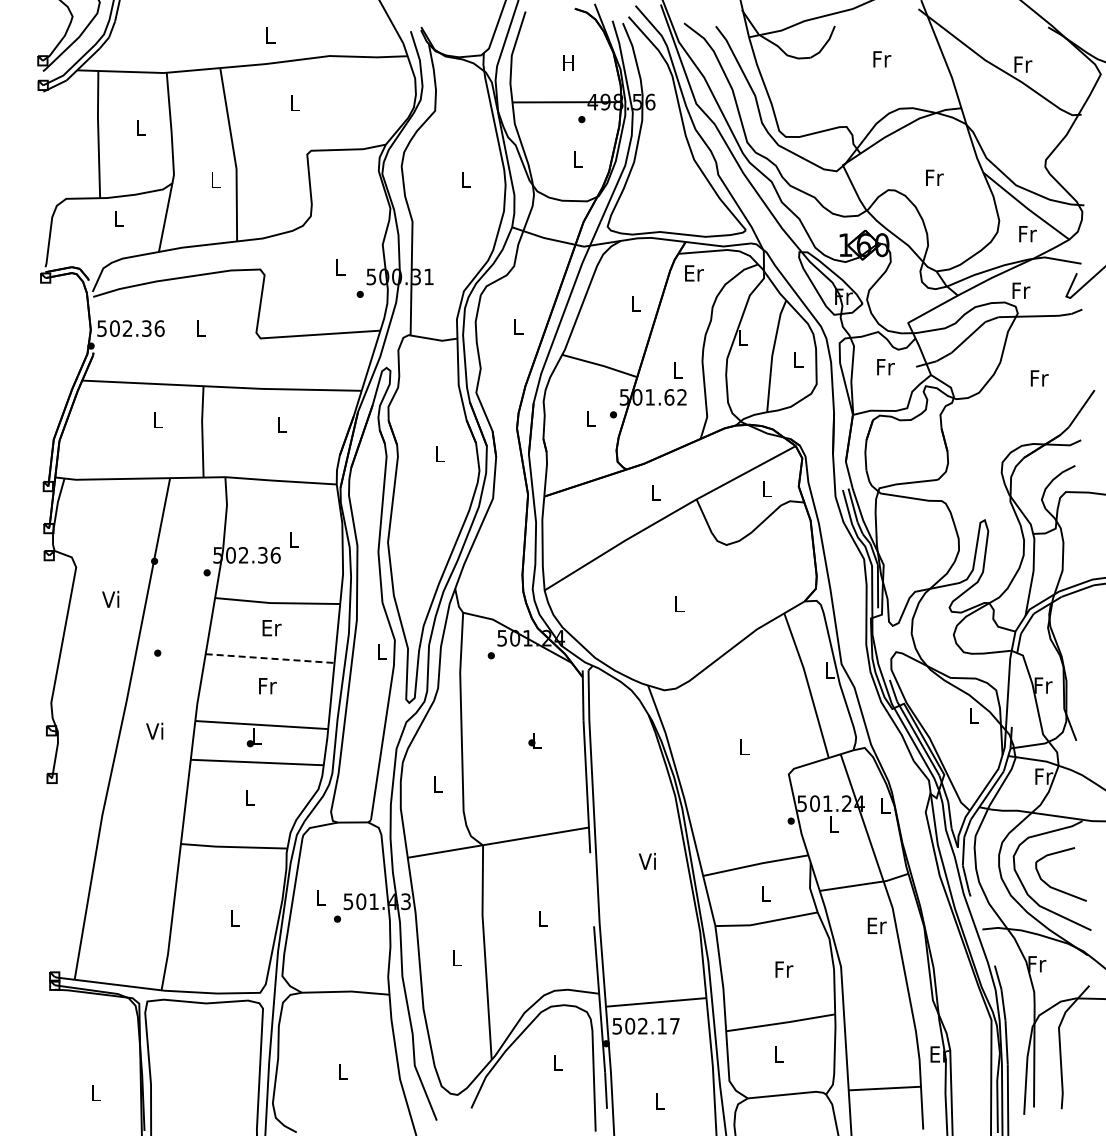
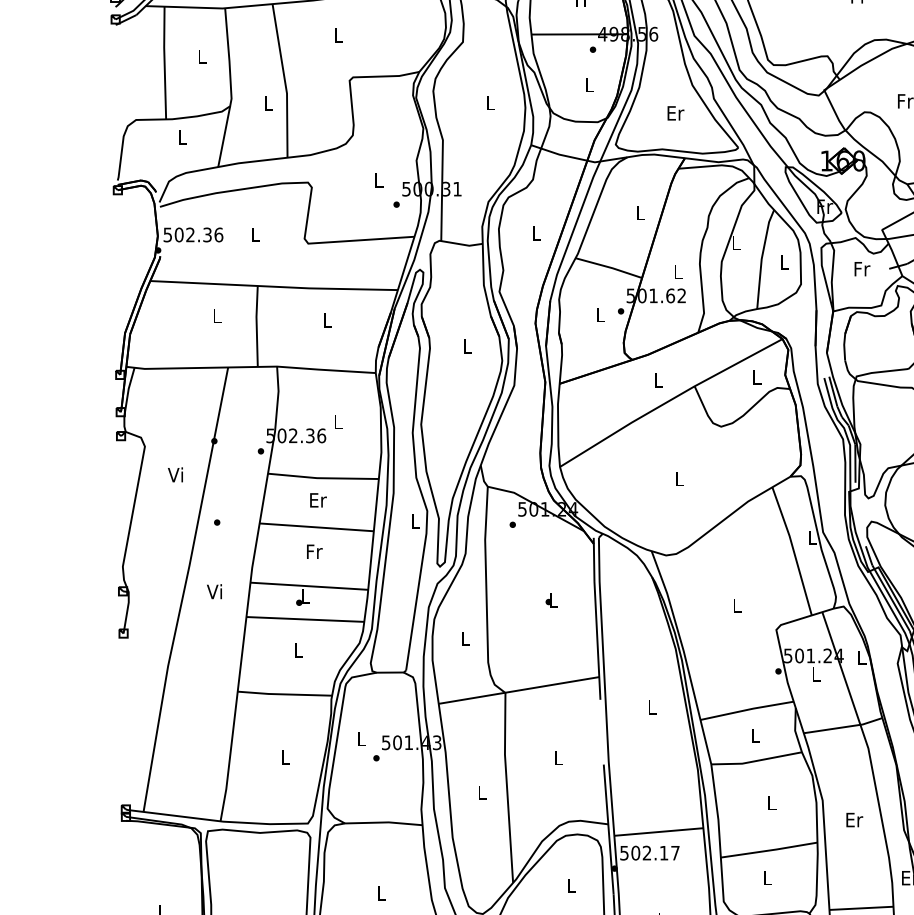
text: (694, 273) -> (675, 113), moved
line: (270, 658) -> (317, 527), dashed -> solid
text: (646, 860) -> (650, 706), Vi -> L
text: (876, 925) -> (854, 819), moved
text: (784, 969) -> (772, 802), Fr -> L

